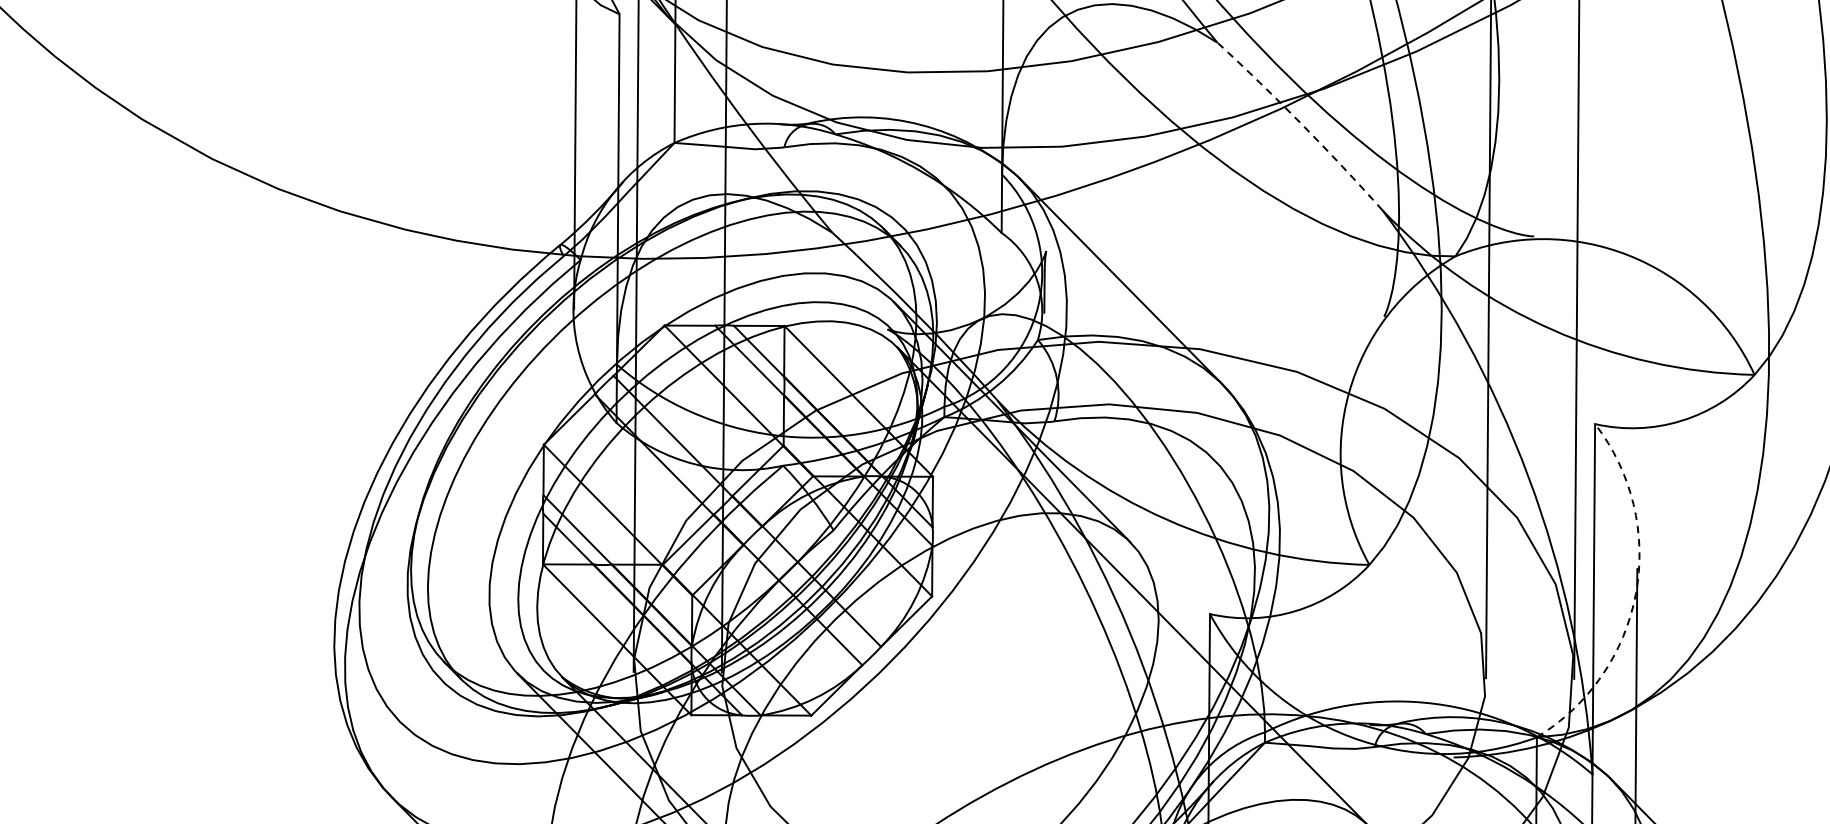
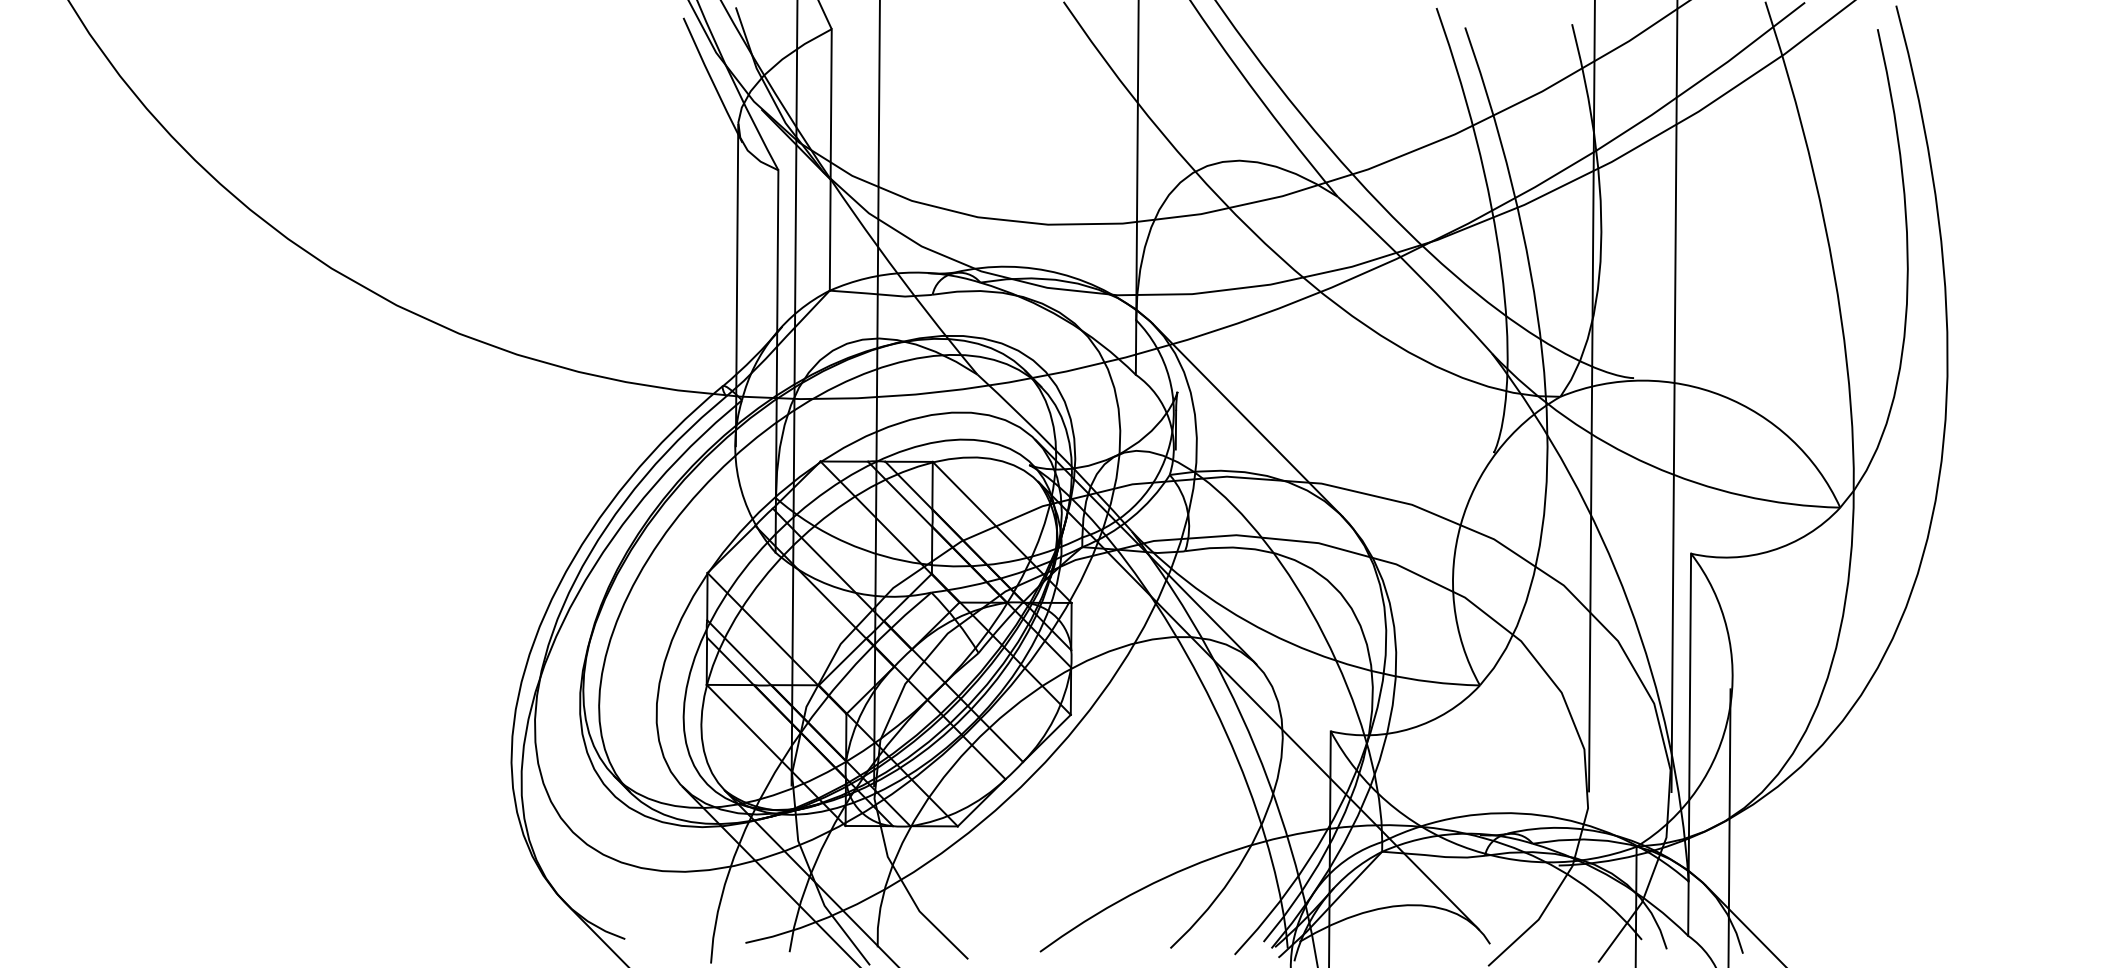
arc: (1301, 124) -> (1416, 273), dashed -> solid
arc: (1636, 593) -> (1729, 712), dashed -> solid

